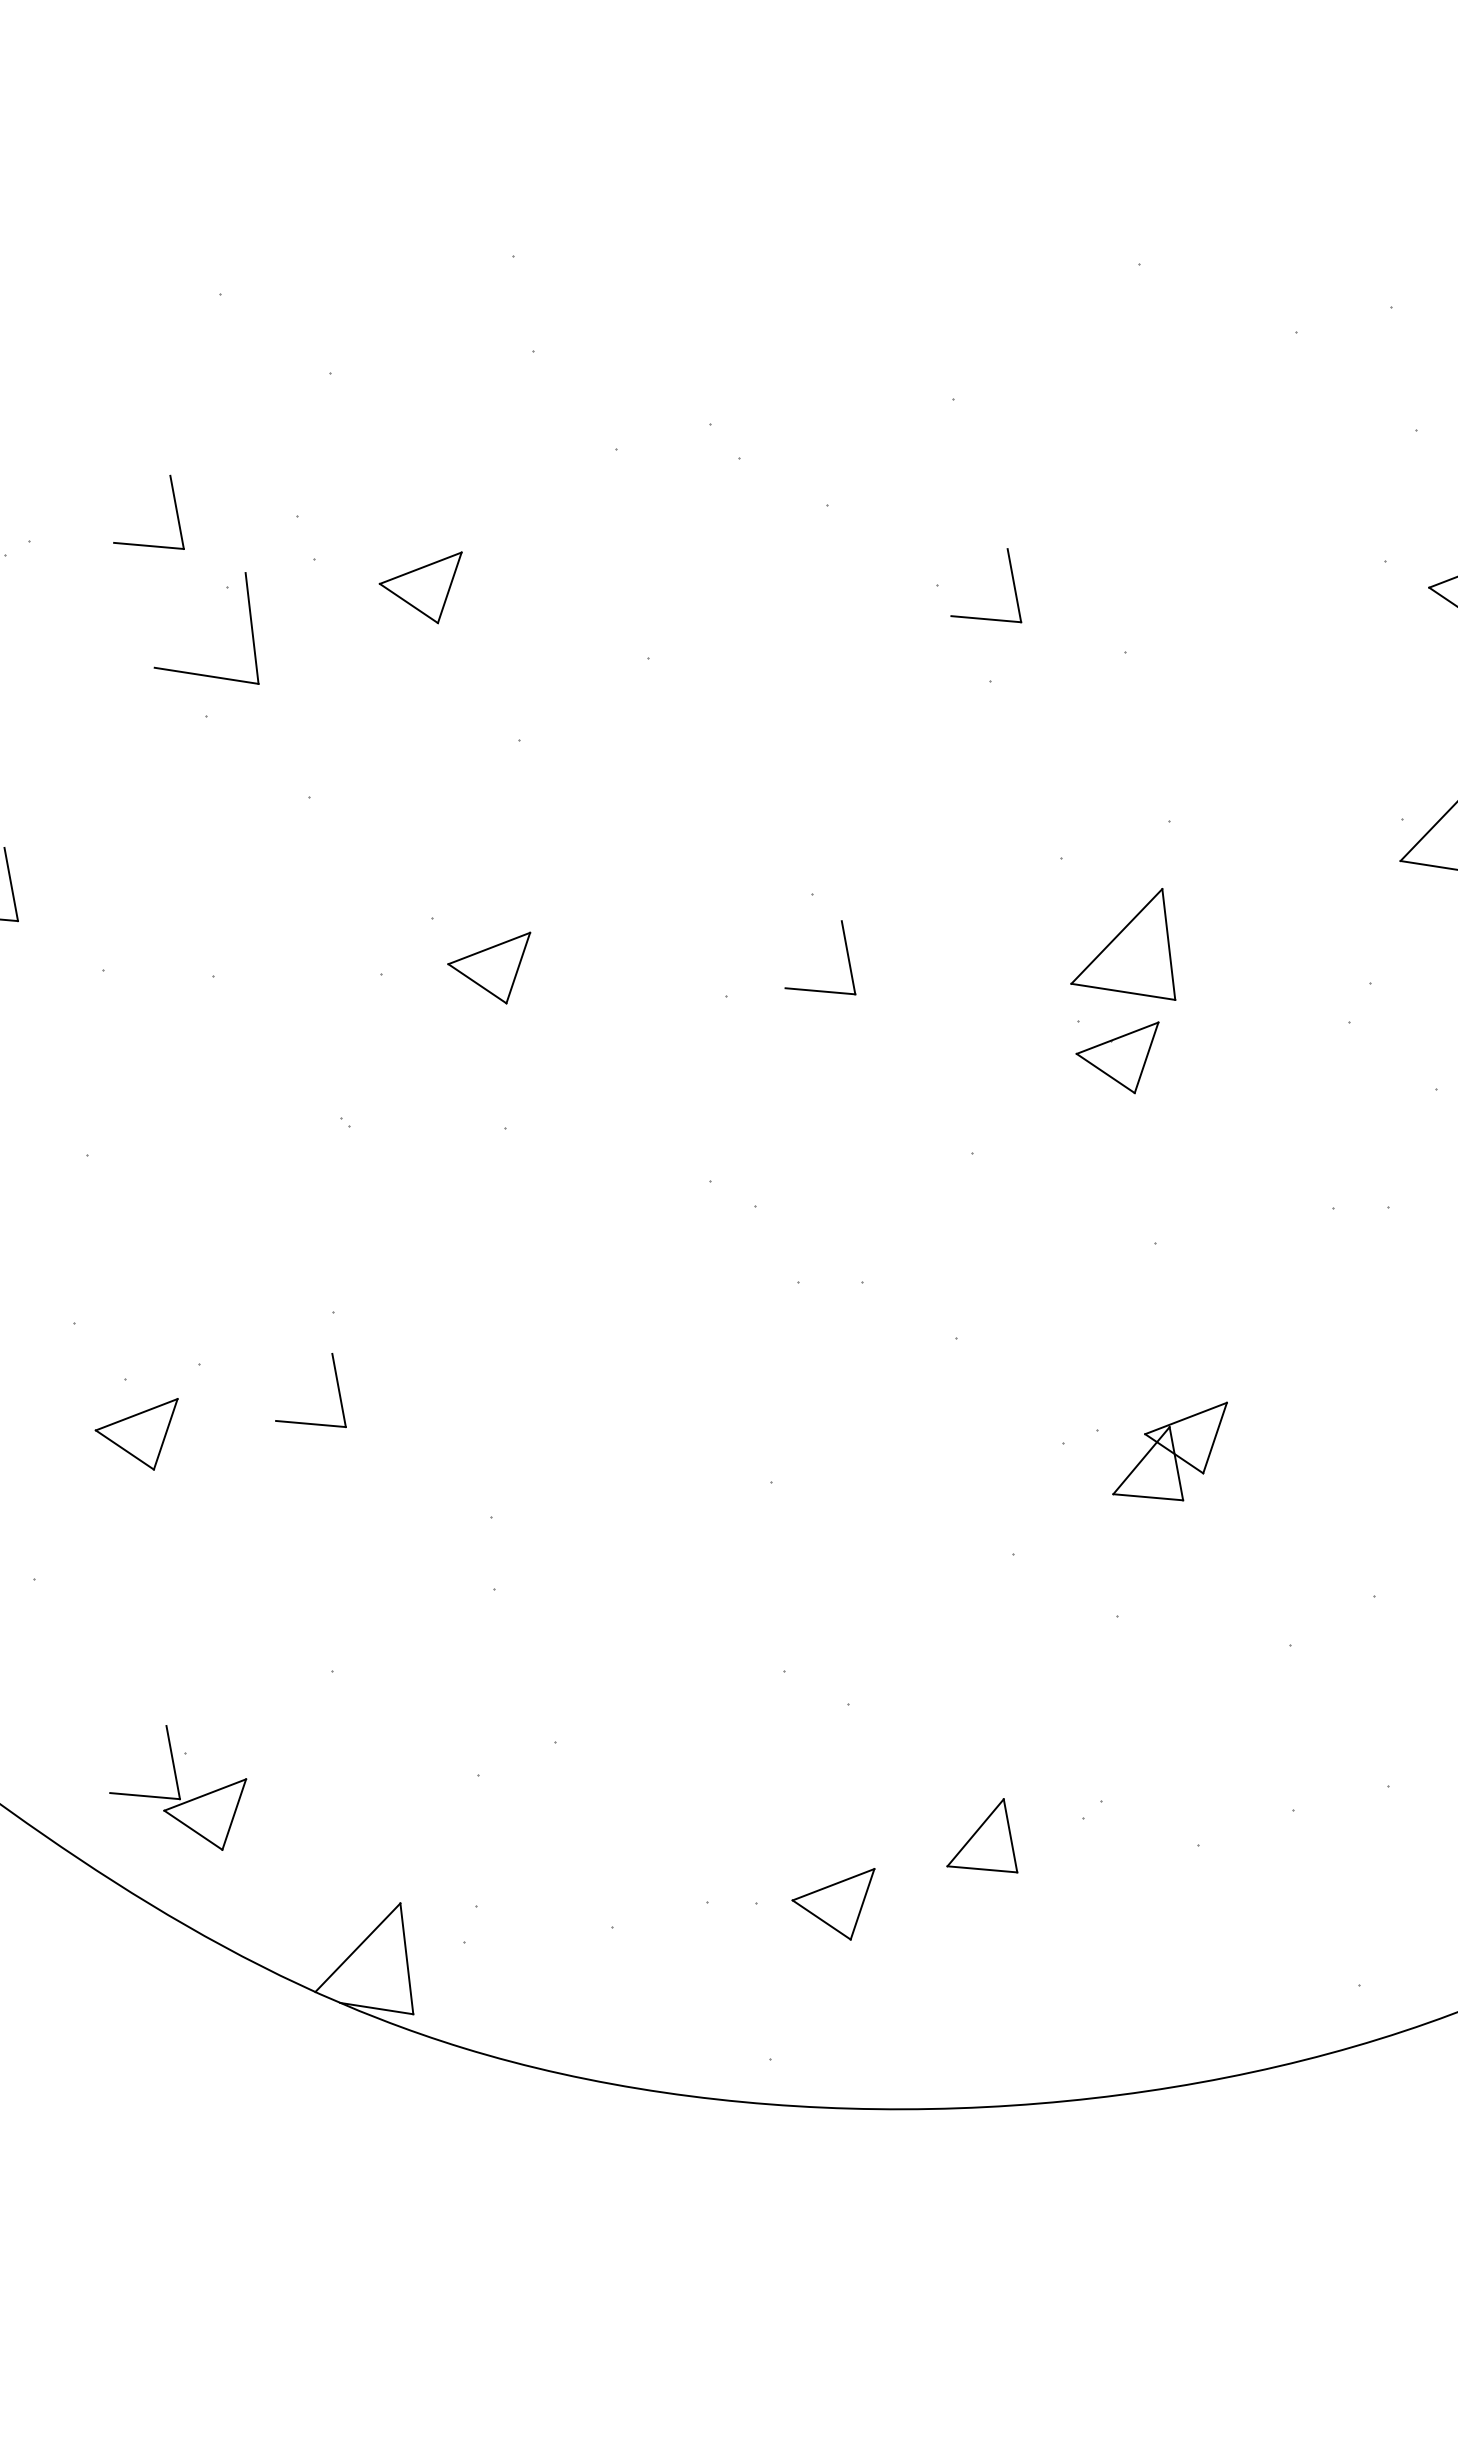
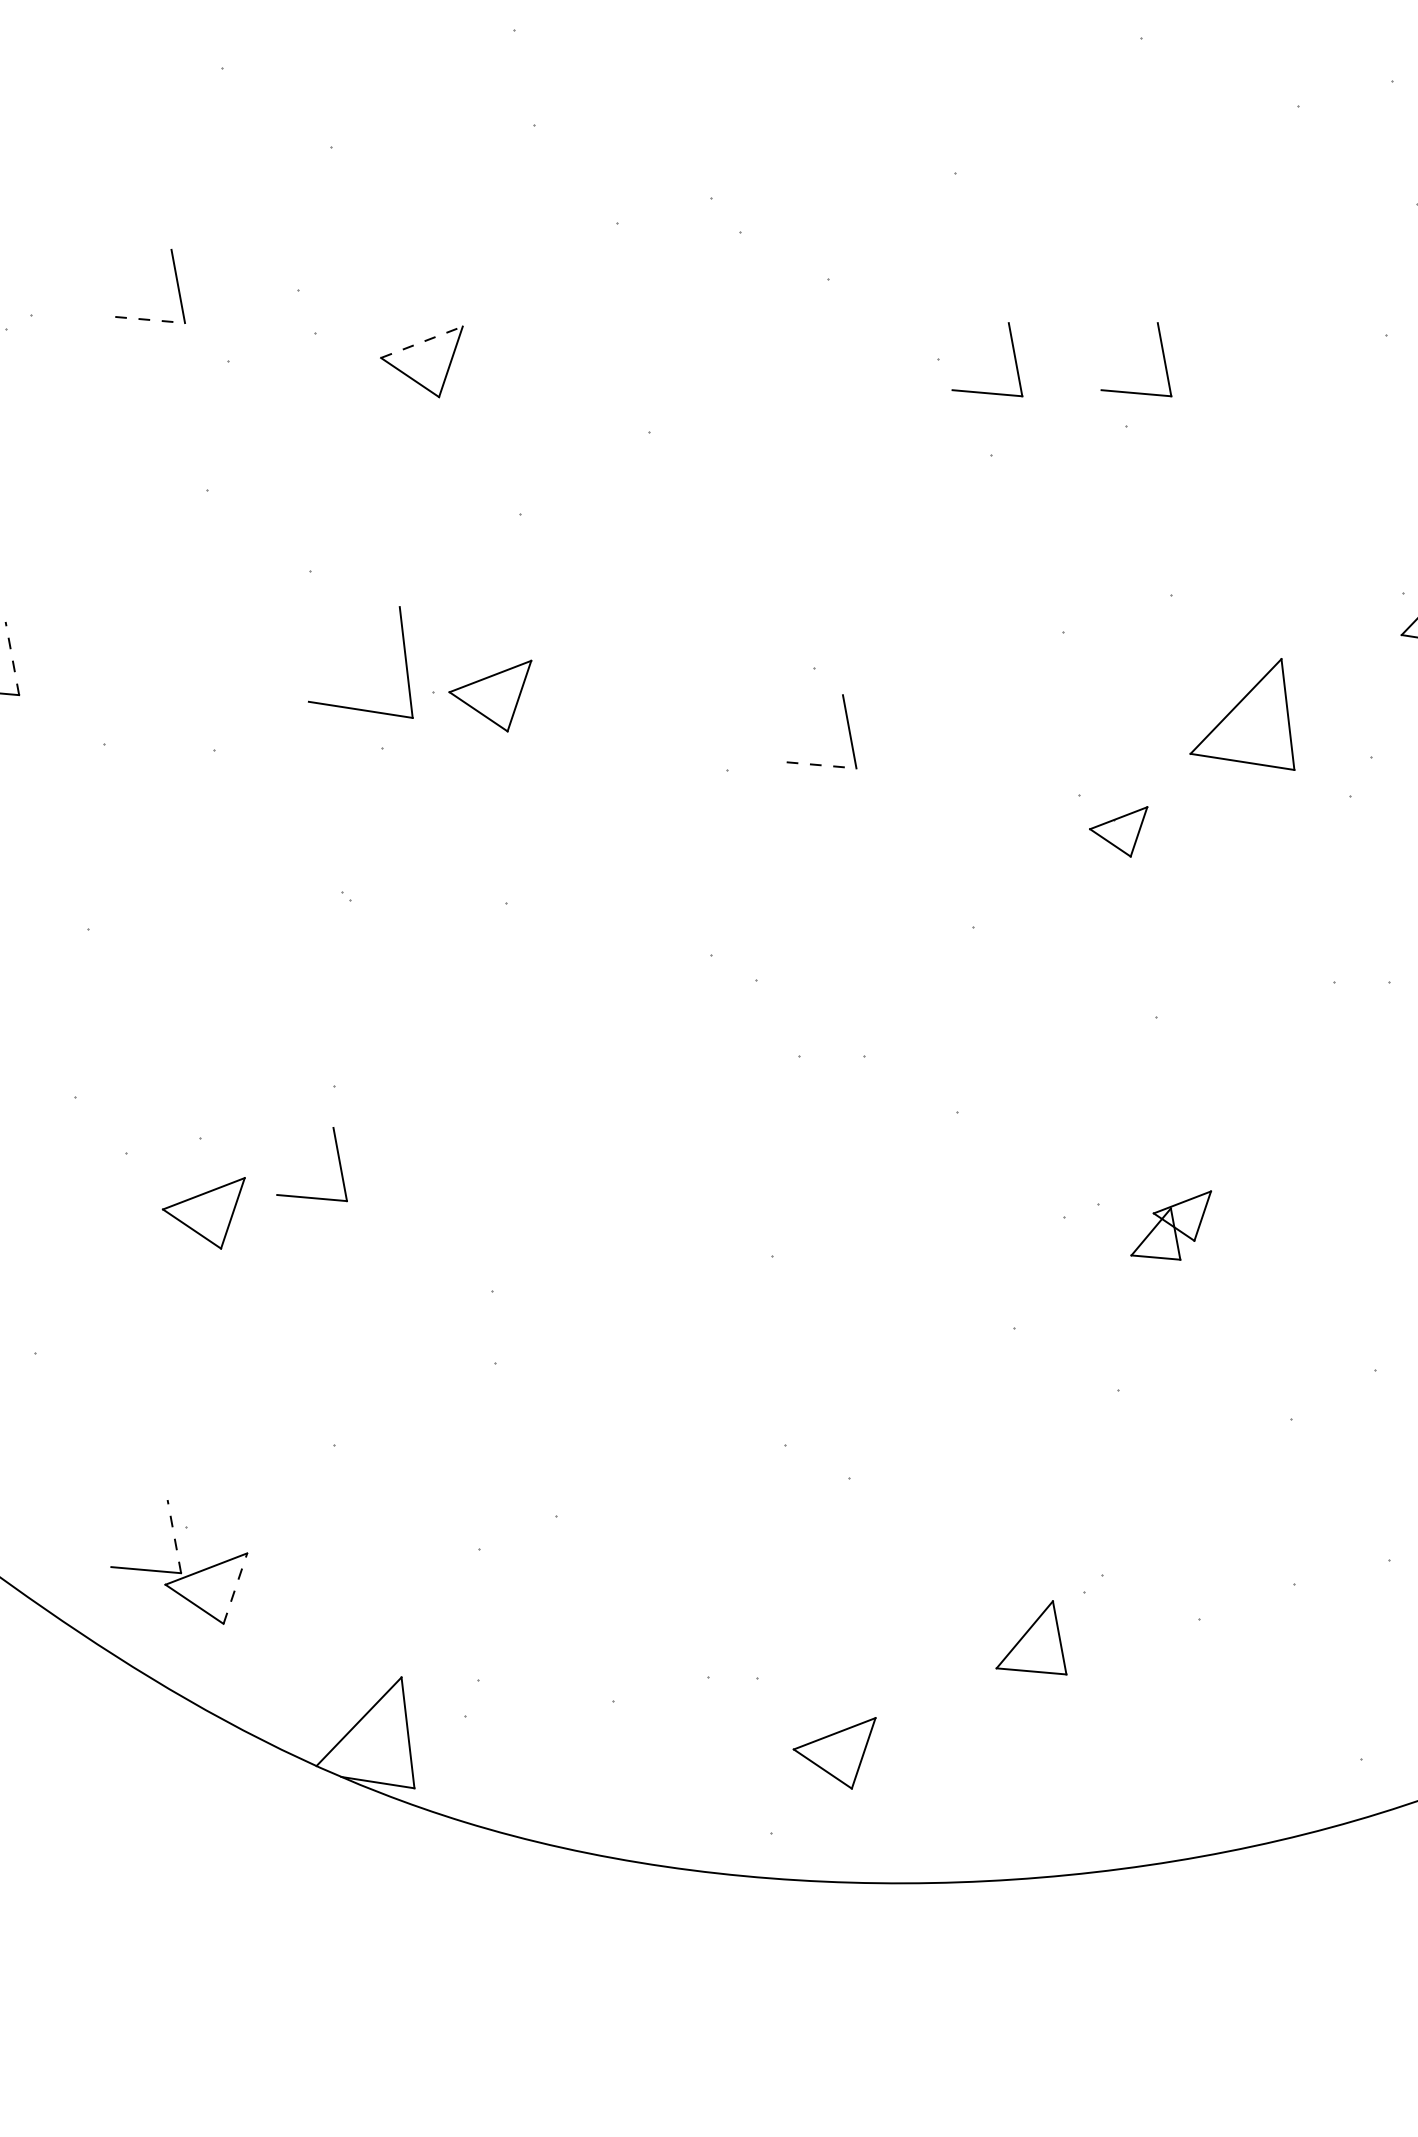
line: (149, 546) -> (150, 320), solid -> dashed
line: (420, 568) -> (421, 342), solid -> dashed
part: (1161, 582) -> (1162, 356), added
part: (250, 625) -> (404, 659), moved
line: (11, 884) -> (12, 658), solid -> dashed
part: (1123, 944) -> (1242, 714), moved
part: (489, 967) -> (490, 695), moved
line: (820, 991) -> (821, 765), solid -> dashed
part: (1117, 1057) -> (1118, 831), size x0.7
part: (136, 1434) -> (203, 1213), moved
part: (1169, 1451) -> (1170, 1225), size x0.7
line: (173, 1762) -> (174, 1536), solid -> dashed
line: (234, 1814) -> (235, 1588), solid -> dashed
part: (982, 1835) -> (1031, 1637), moved
part: (833, 1904) -> (834, 1753), moved

